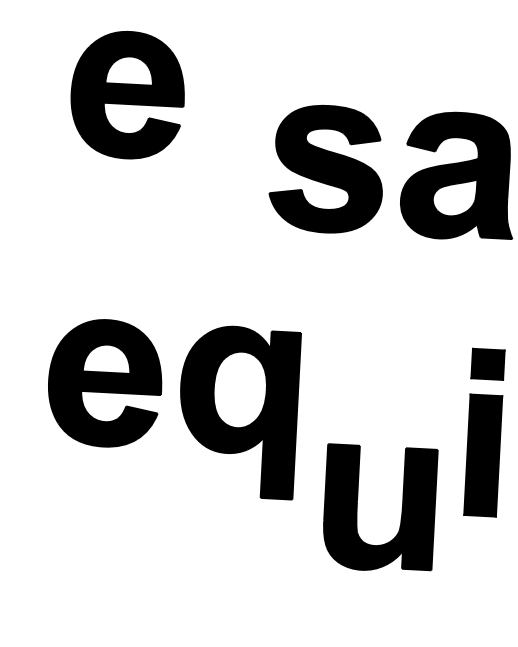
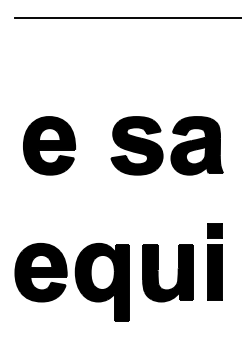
part: (127, 94) -> (49, 145), moved
part: (170, 408) -> (71, 282), moved
part: (358, 508) -> (158, 273), moved

